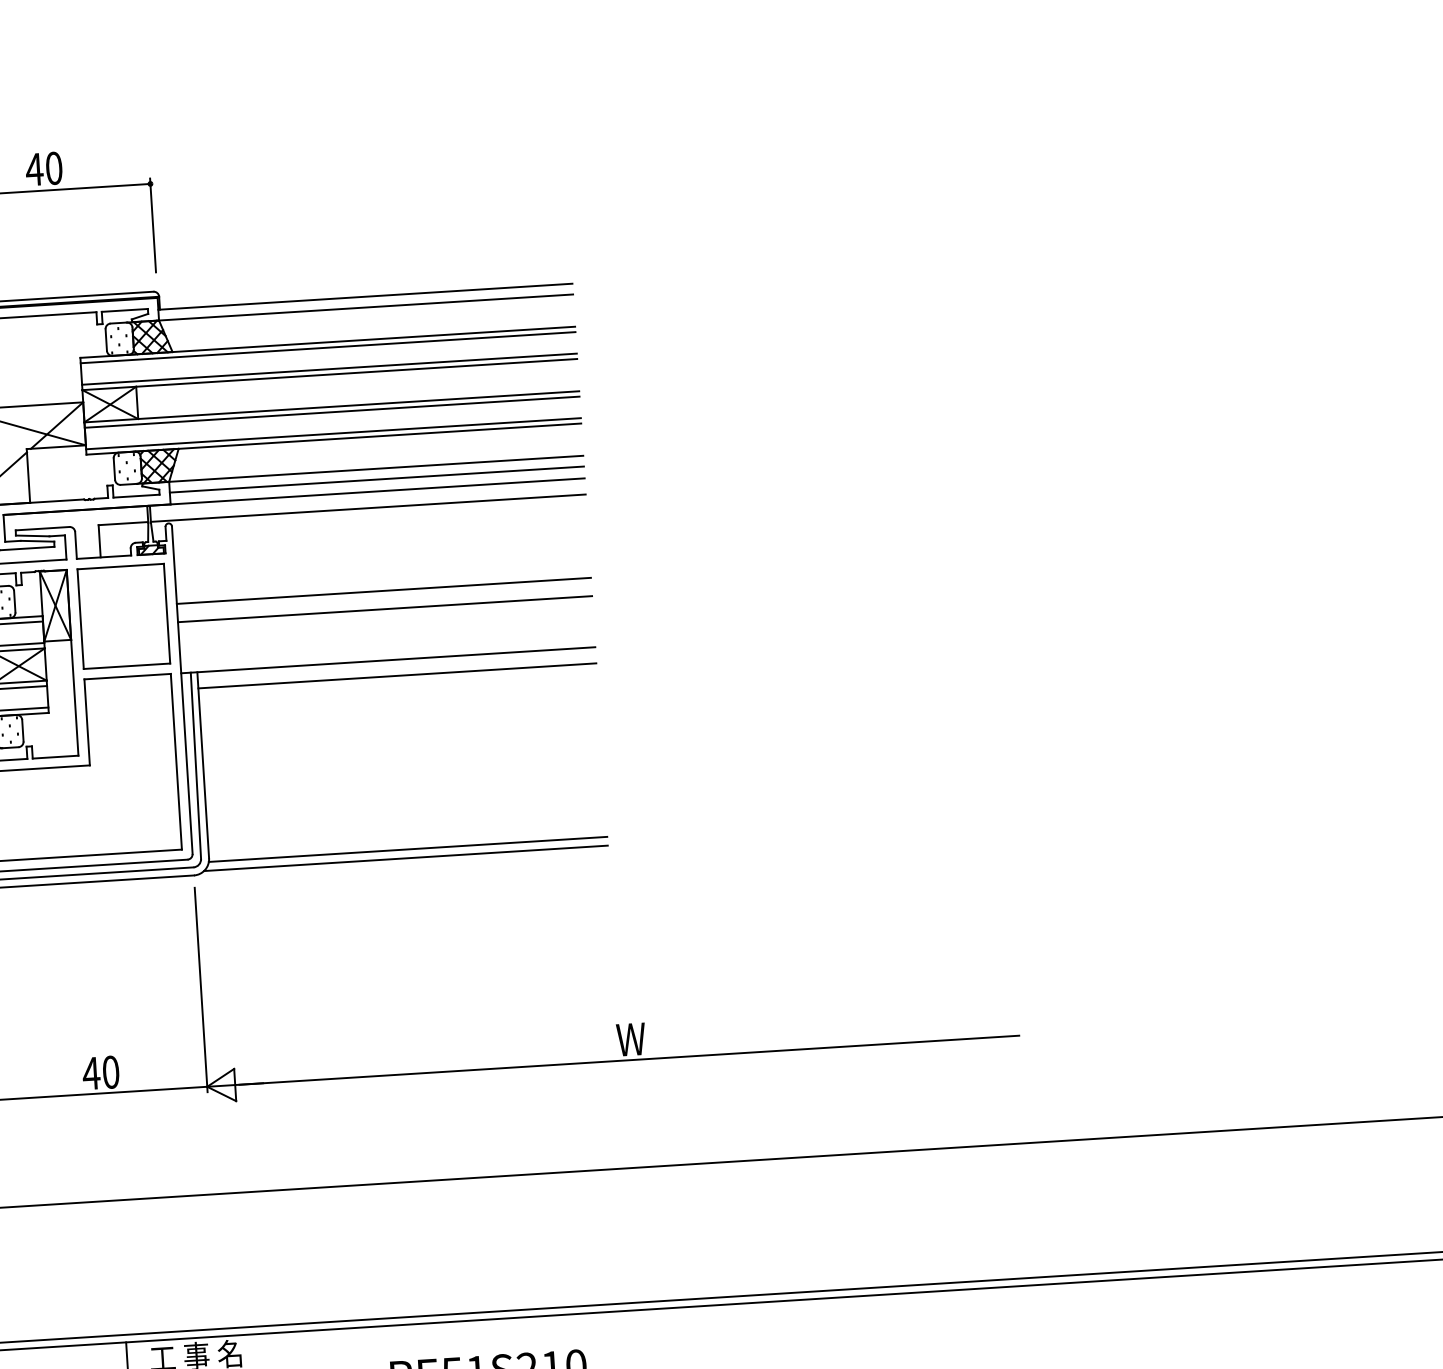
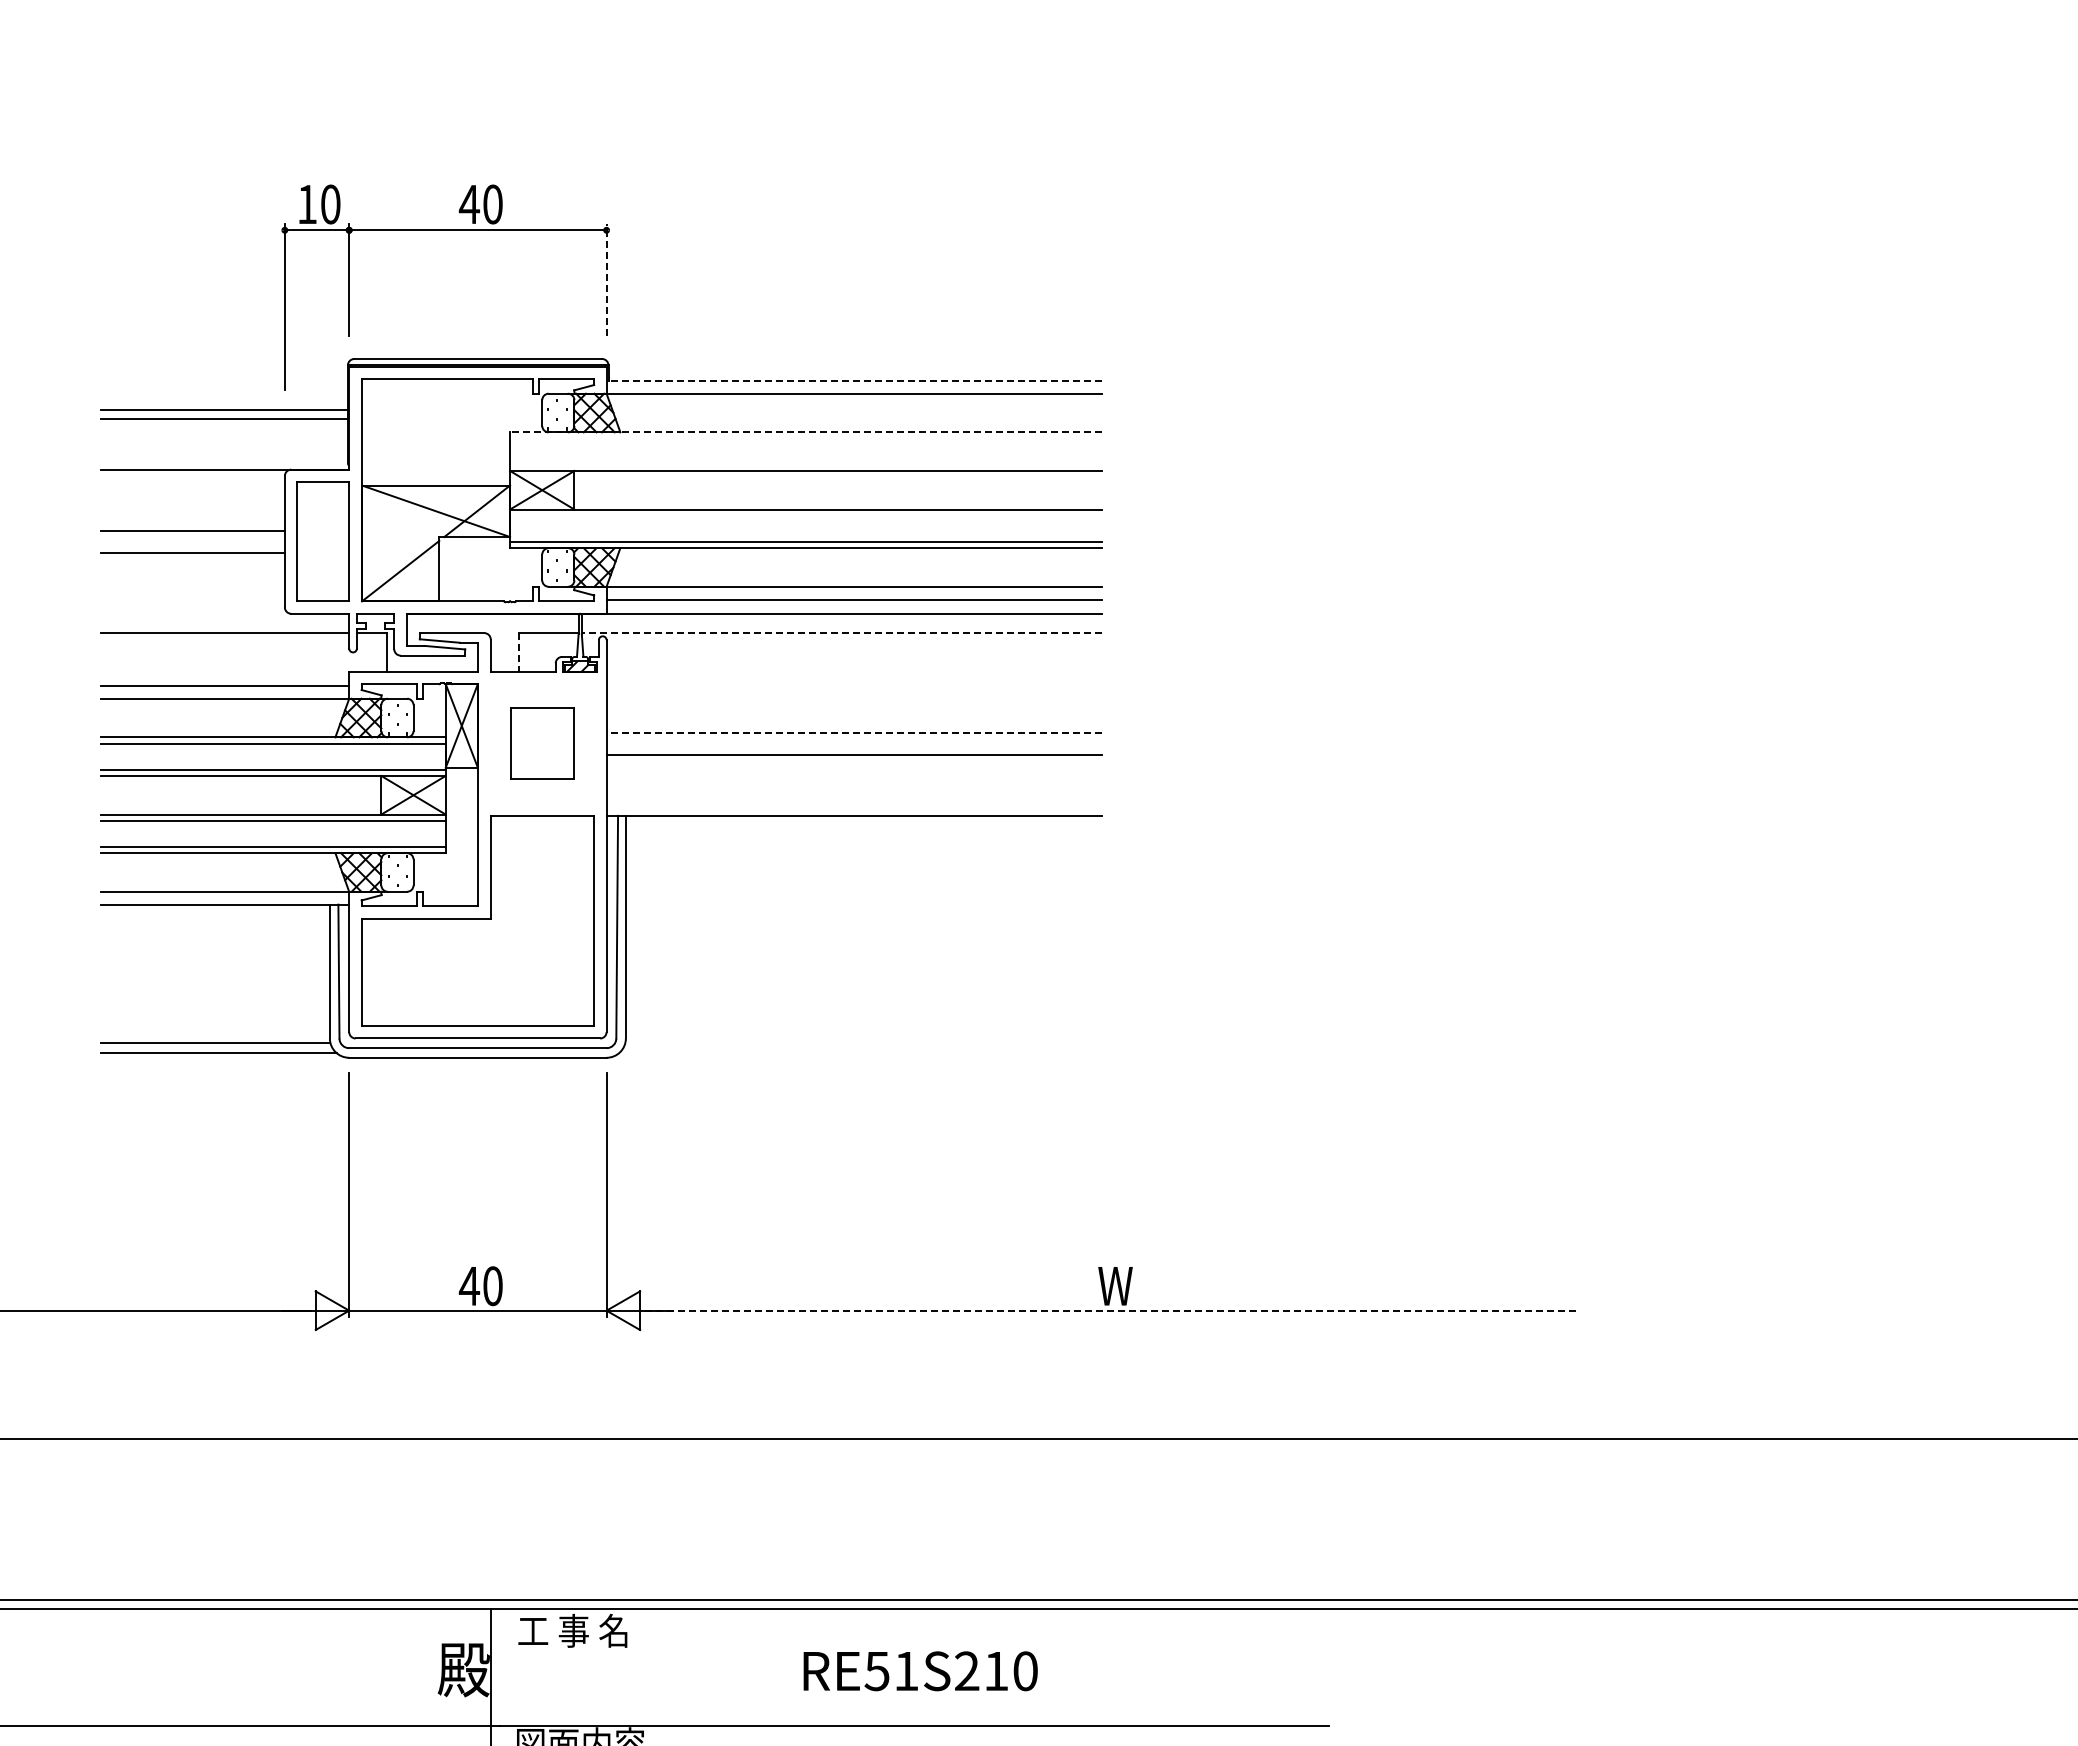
line: (152, 225) -> (606, 279), solid -> dashed
line: (365, 296) -> (854, 380), solid -> dashed
line: (327, 342) -> (805, 432), solid -> dashed
line: (328, 347) -> (806, 438), removed
line: (329, 369) -> (806, 464), removed
line: (332, 411) -> (806, 515), removed
line: (367, 508) -> (841, 633), solid -> dashed
line: (99, 541) -> (519, 652), solid -> dashed
line: (384, 590) -> (854, 732), solid -> dashed
part: (123, 616) -> (542, 743), size x0.6
line: (396, 676) -> (863, 835), removed
line: (407, 849) -> (863, 1042), removed
line: (405, 858) -> (860, 1053), removed
line: (629, 1060) -> (1111, 1310), solid -> dashed

